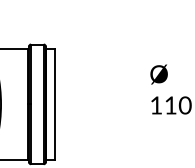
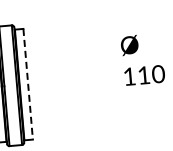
line: (54, 104) -> (27, 84), solid -> dashed

